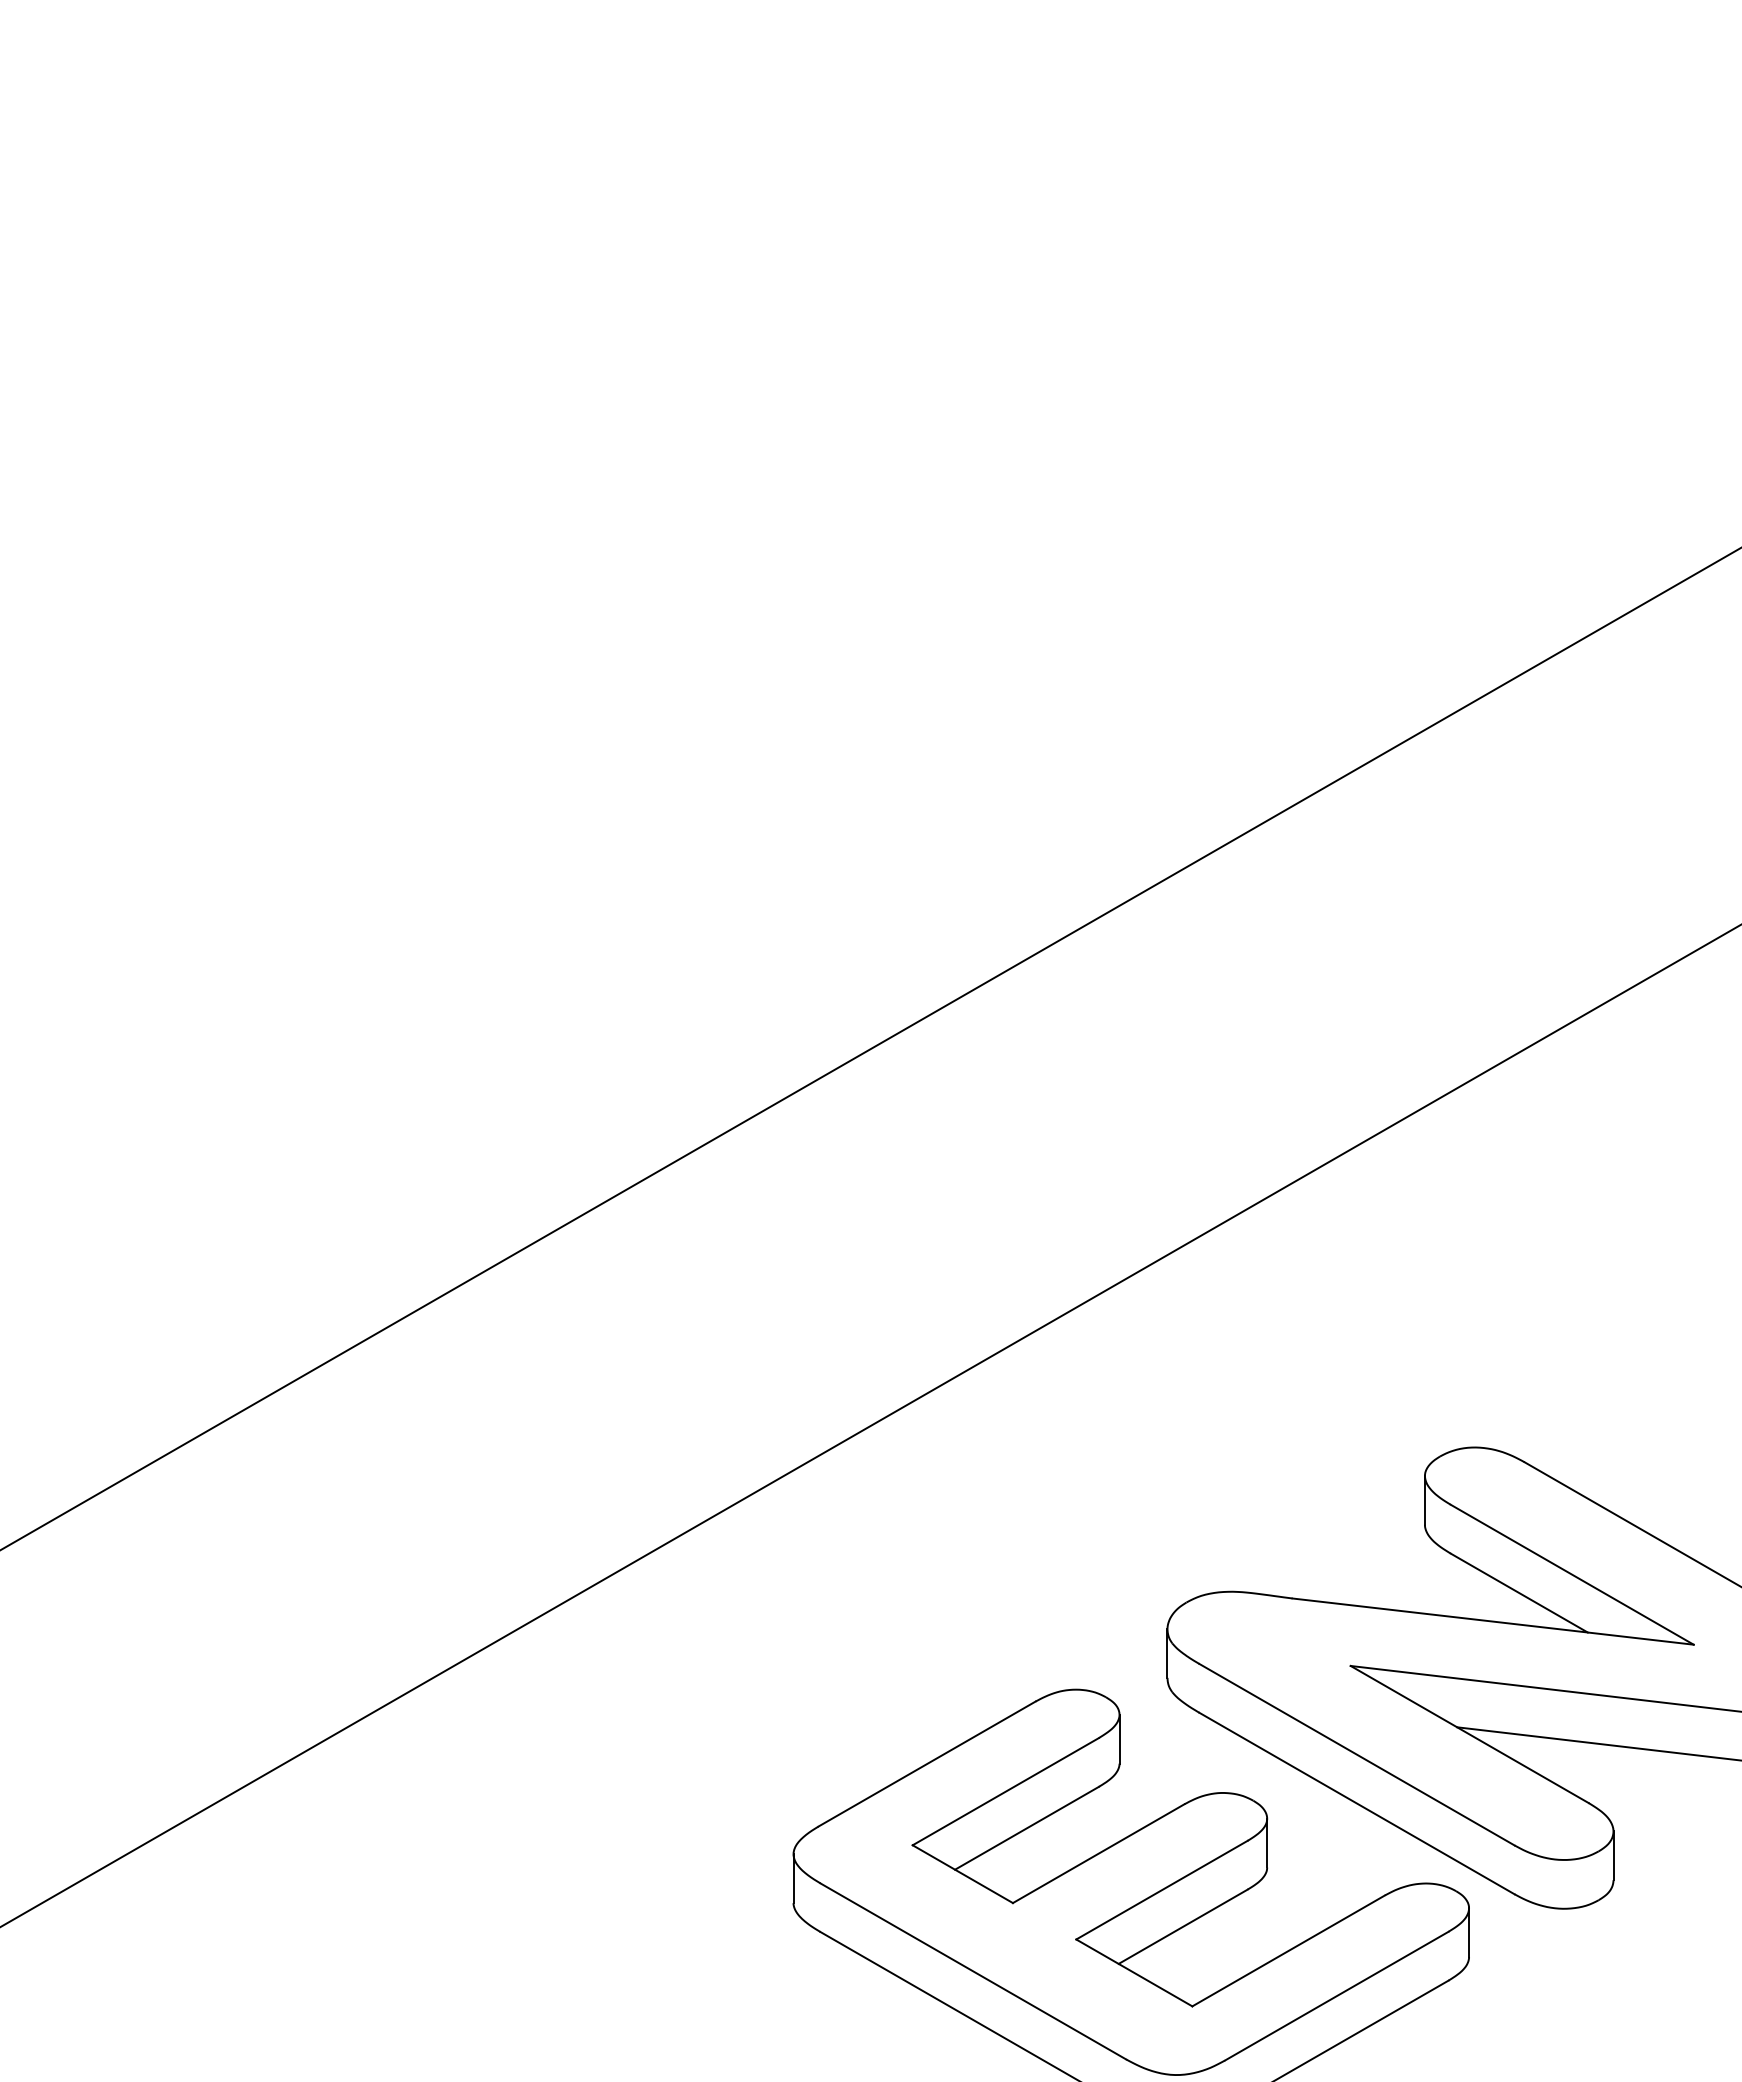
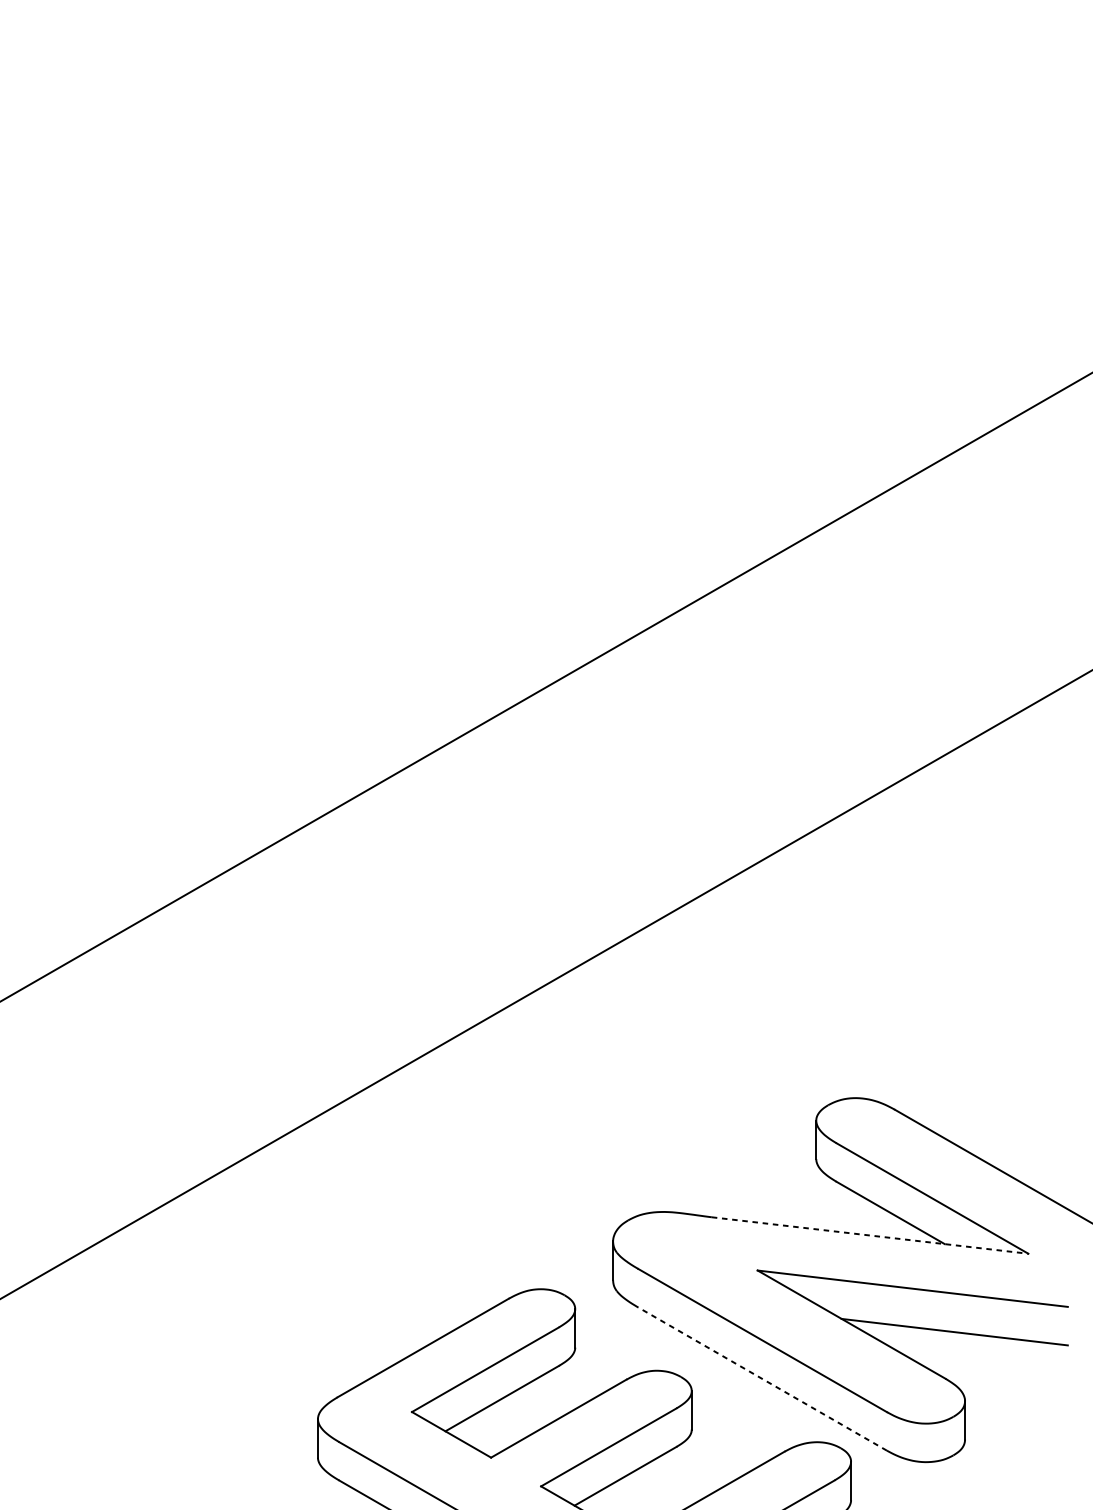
line: (1493, 1621) -> (870, 1235), solid -> dashed
line: (1356, 1803) -> (762, 1379), solid -> dashed

